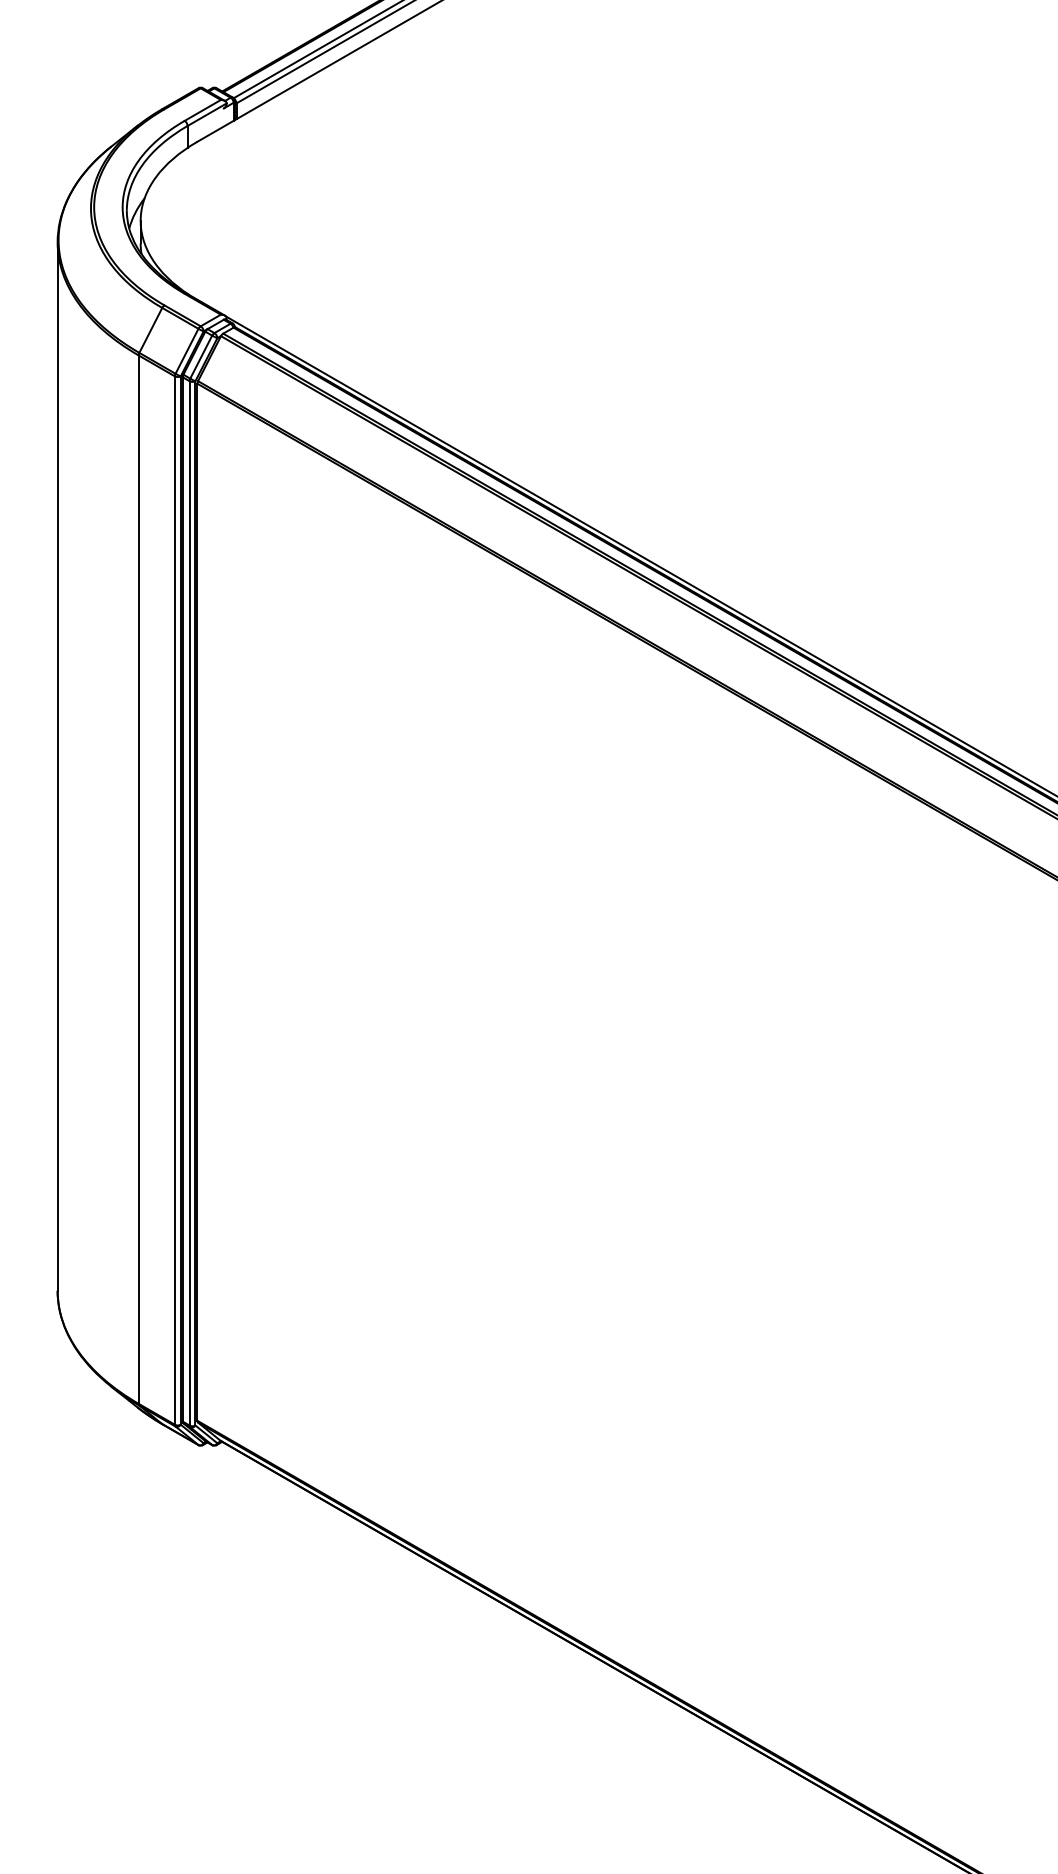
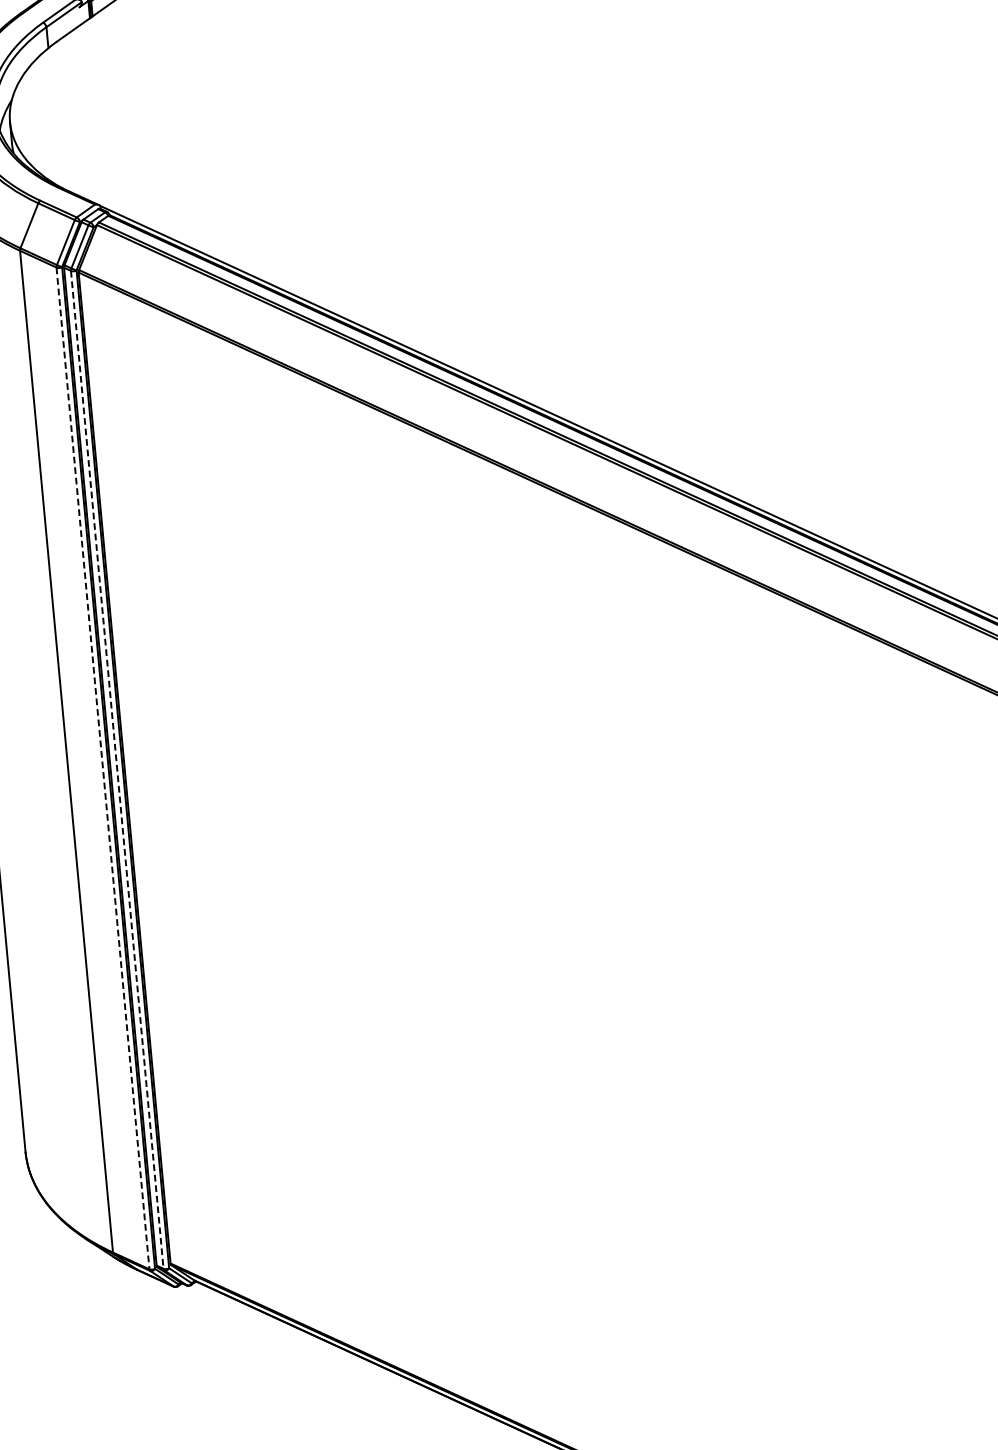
line: (174, 901) -> (102, 769), solid -> dashed
line: (189, 903) -> (117, 769), solid -> dashed

